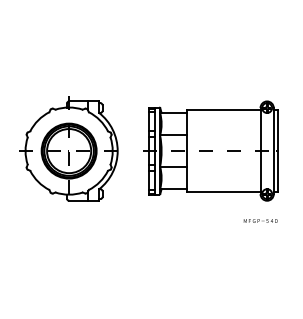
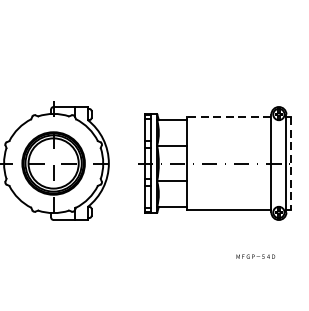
line: (223, 110) -> (229, 117), solid -> dashed
line: (278, 151) -> (291, 163), solid -> dashed
text: (260, 220) -> (255, 256), moved

